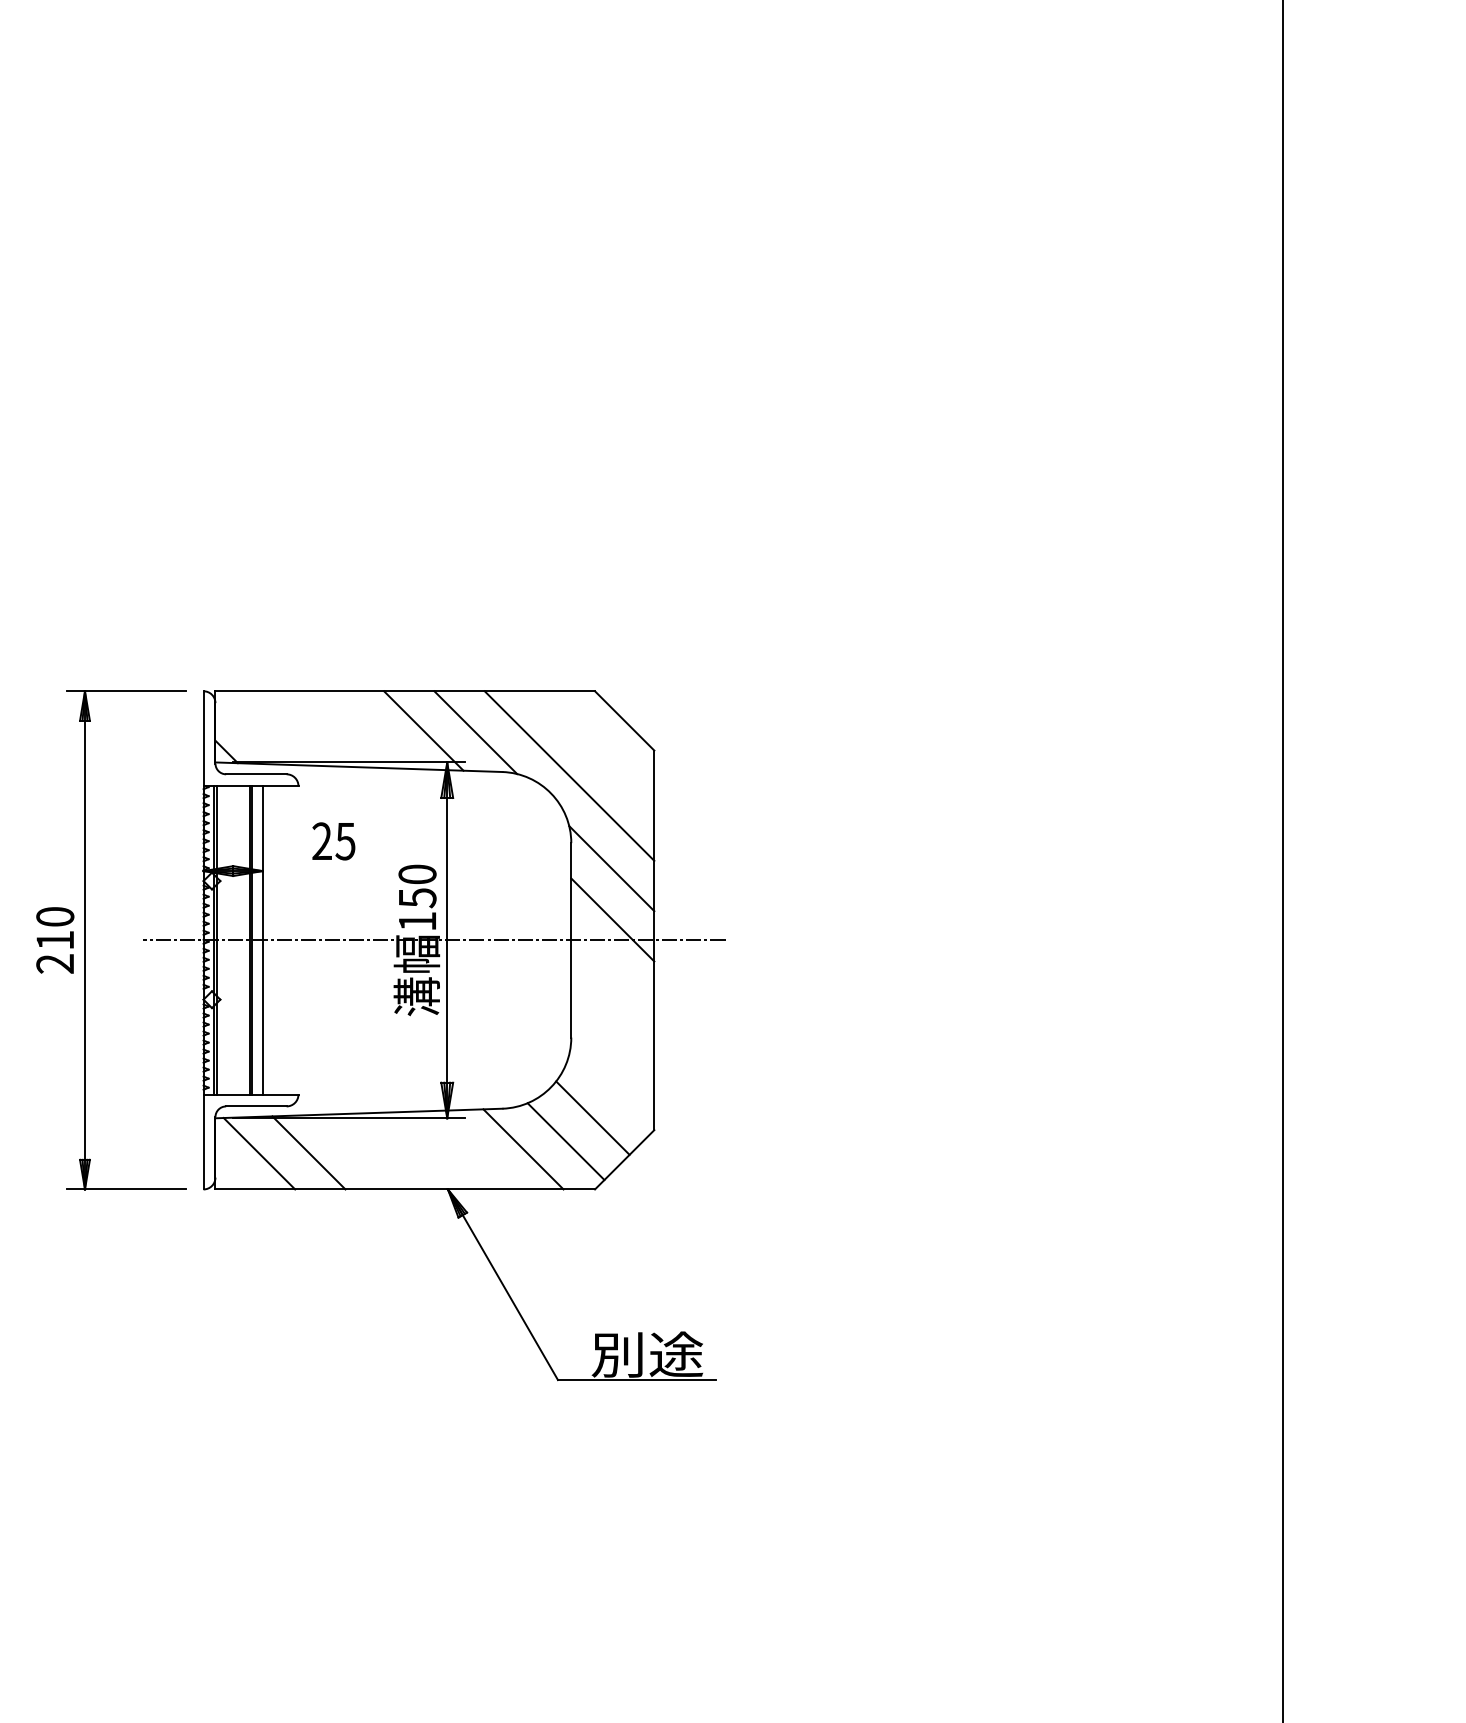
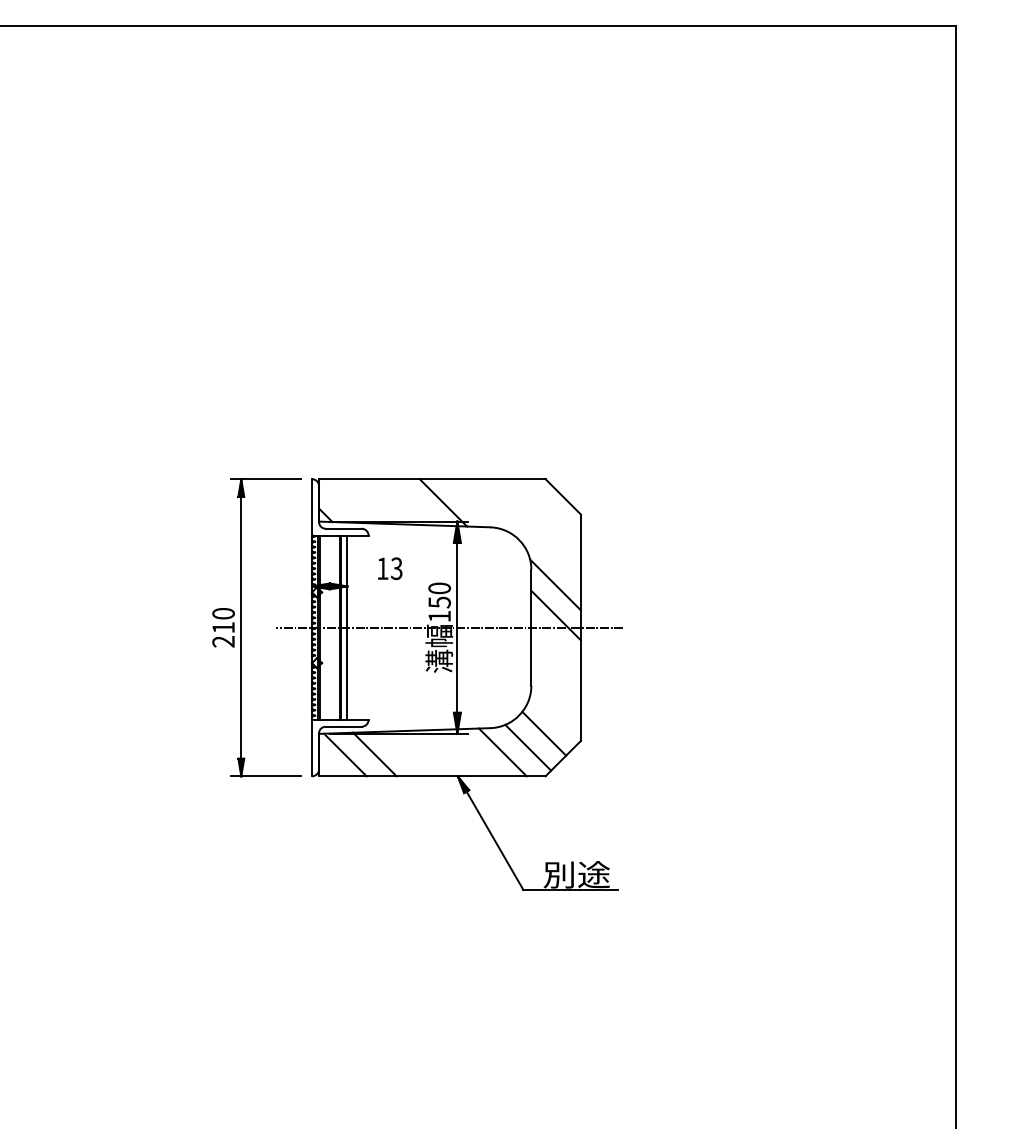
line: (475, 732) -> (474, 503), removed
line: (568, 775) -> (529, 529), removed
text: (333, 841) -> (389, 568), 25 -> 13

